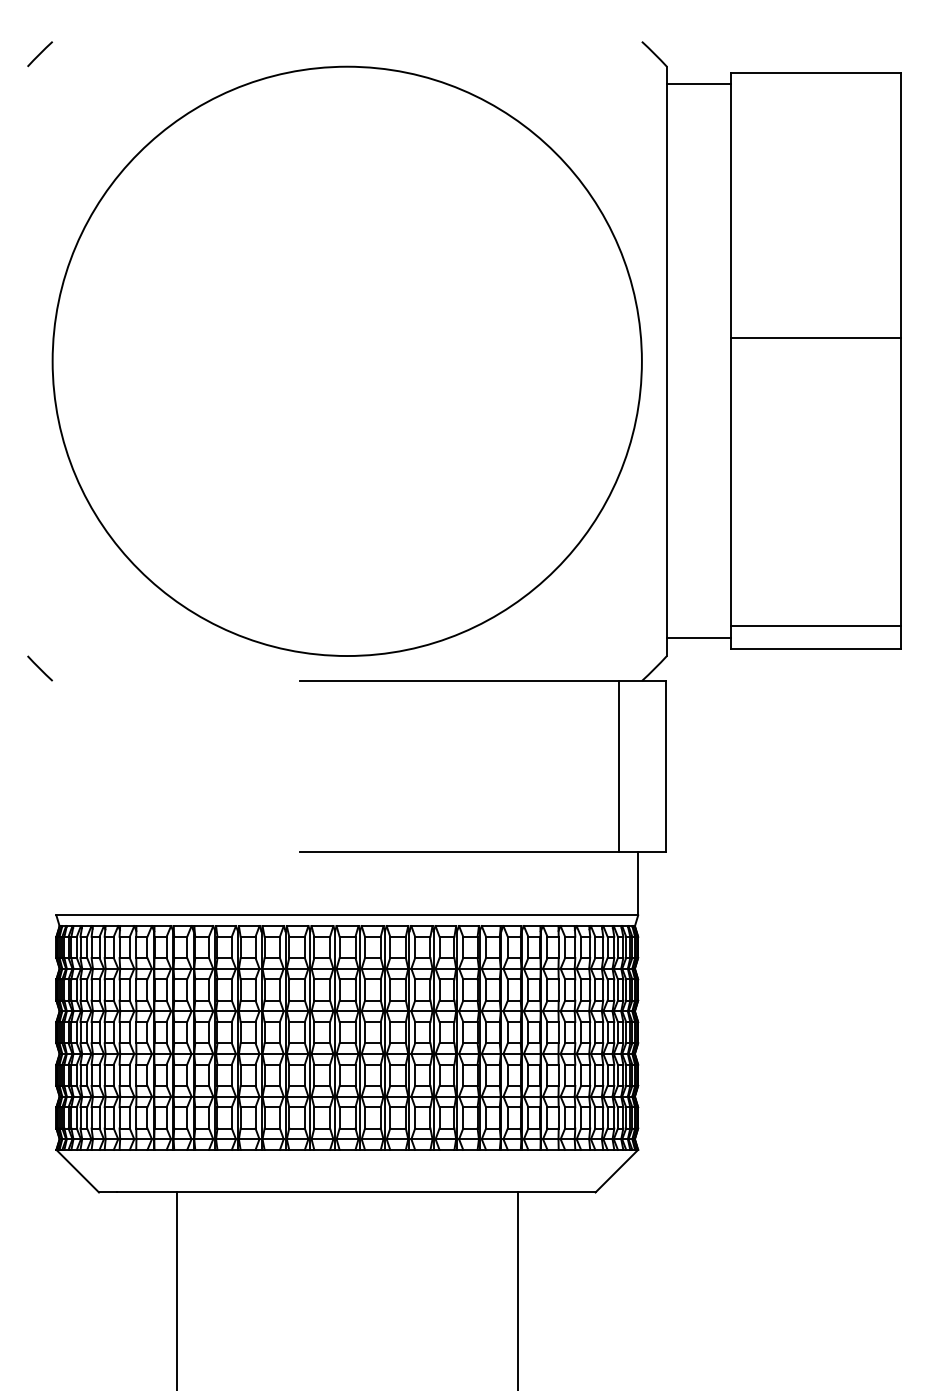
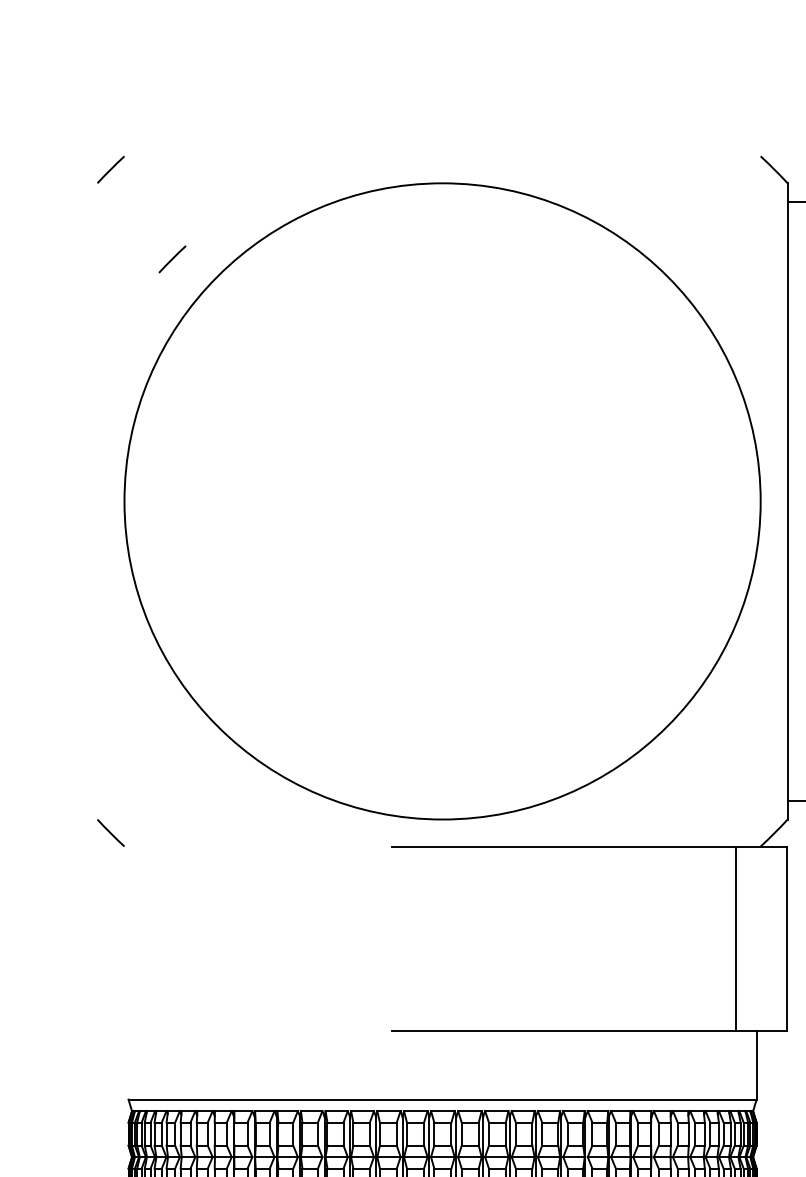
line: (96, 137) -> (171, 259), added

